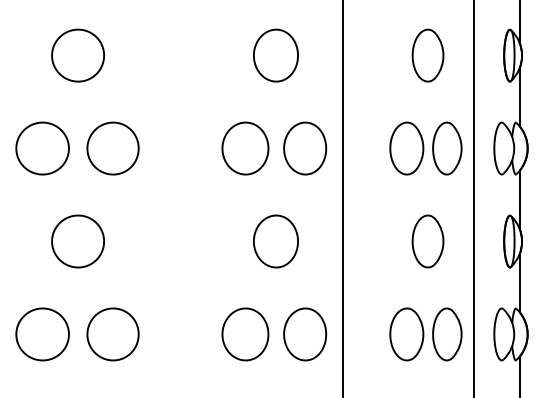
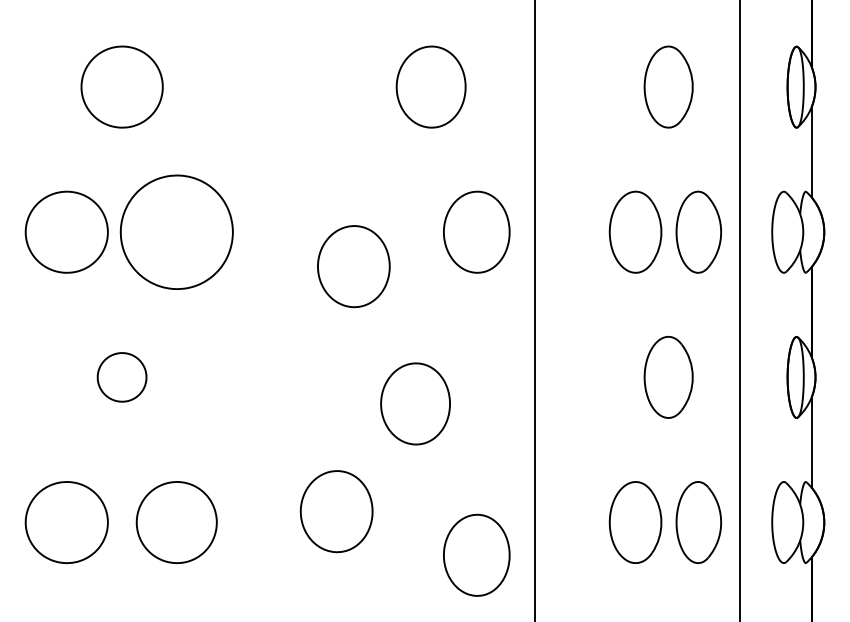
part: (112, 148) -> (175, 232), size x1.4
part: (245, 148) -> (353, 266), moved
part: (77, 241) -> (121, 377), size x0.6
part: (275, 241) -> (414, 403), moved
part: (245, 334) -> (336, 511), moved
part: (305, 334) -> (477, 555), moved

